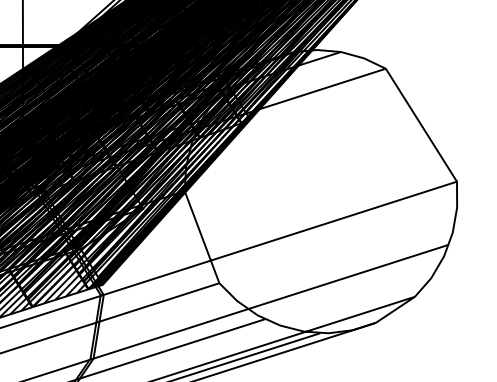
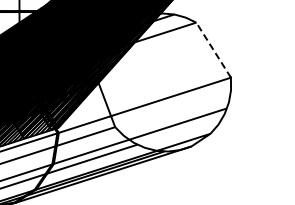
line: (421, 125) -> (213, 50), solid -> dashed

